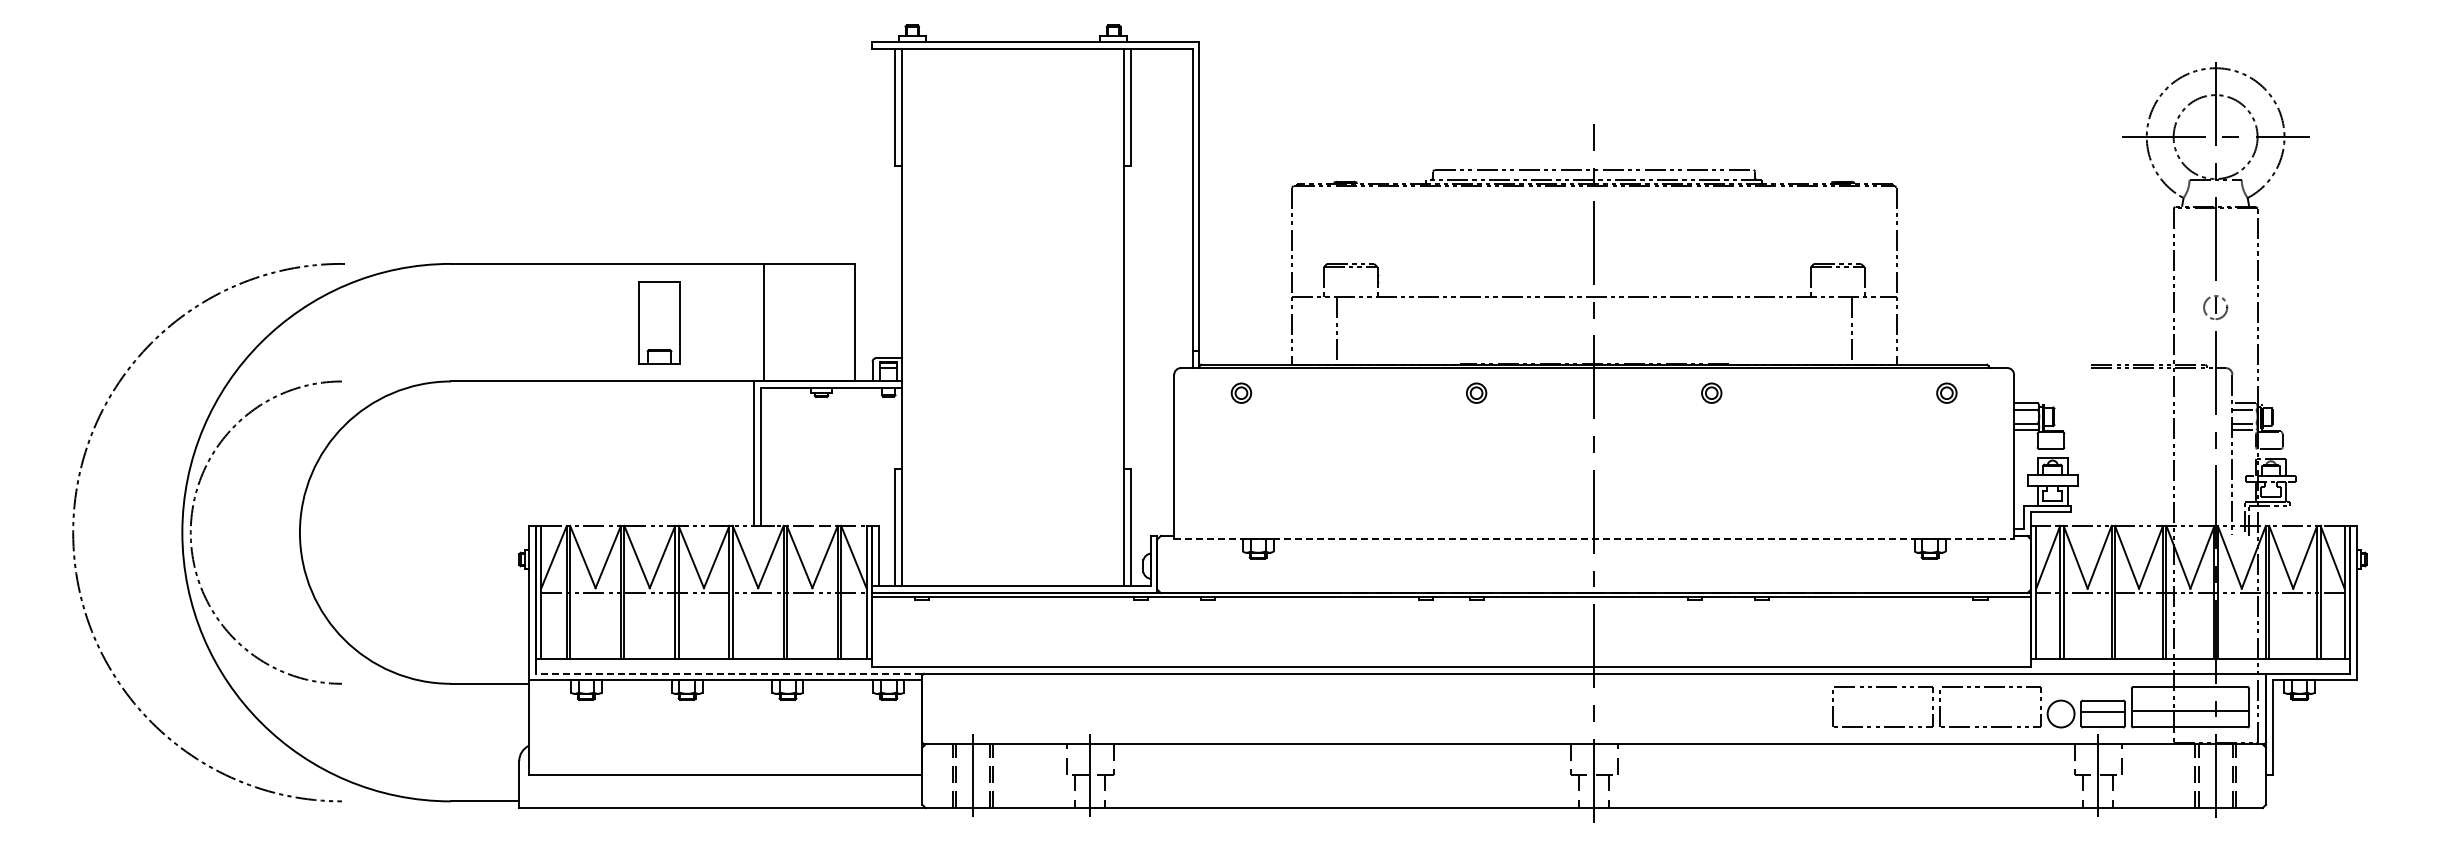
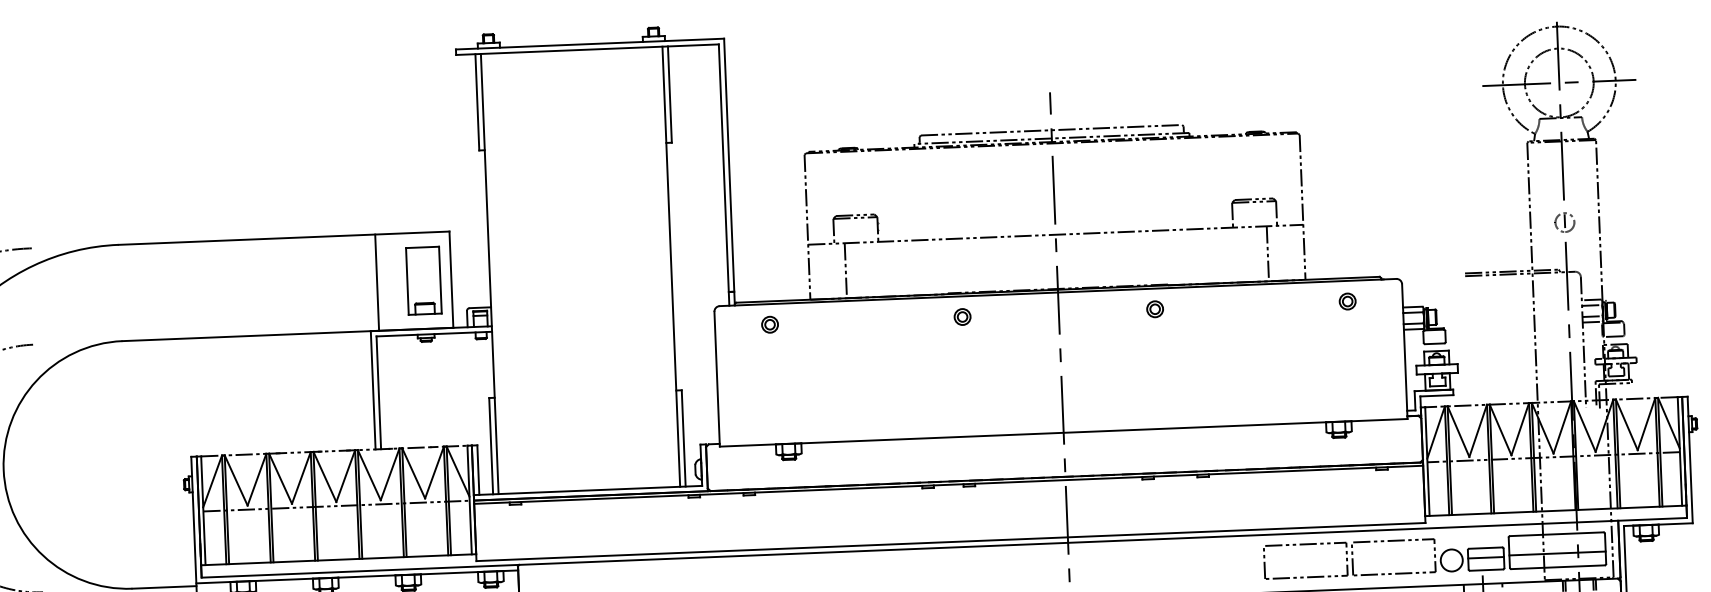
part: (659, 322) -> (423, 280), moved
line: (1594, 539) -> (1063, 432), dashed -> solid
line: (728, 673) -> (359, 571), dashed -> solid

